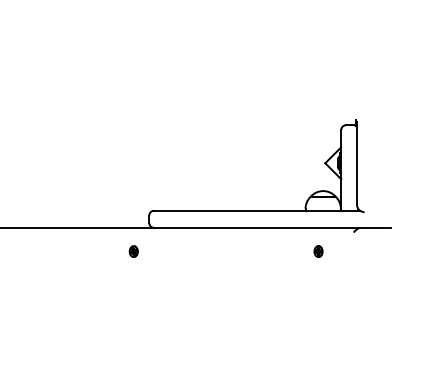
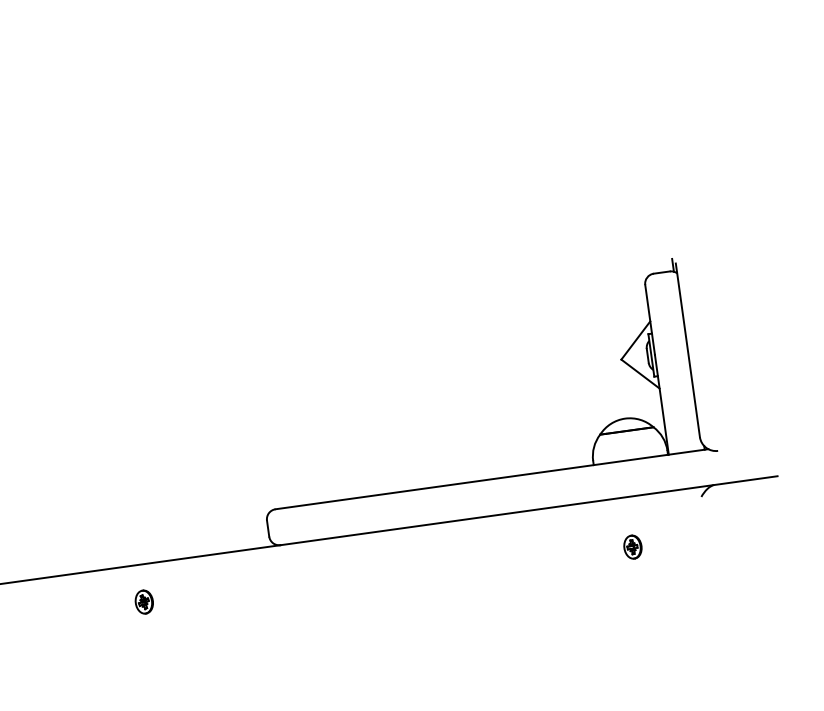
part: (133, 251) -> (143, 601), moved

